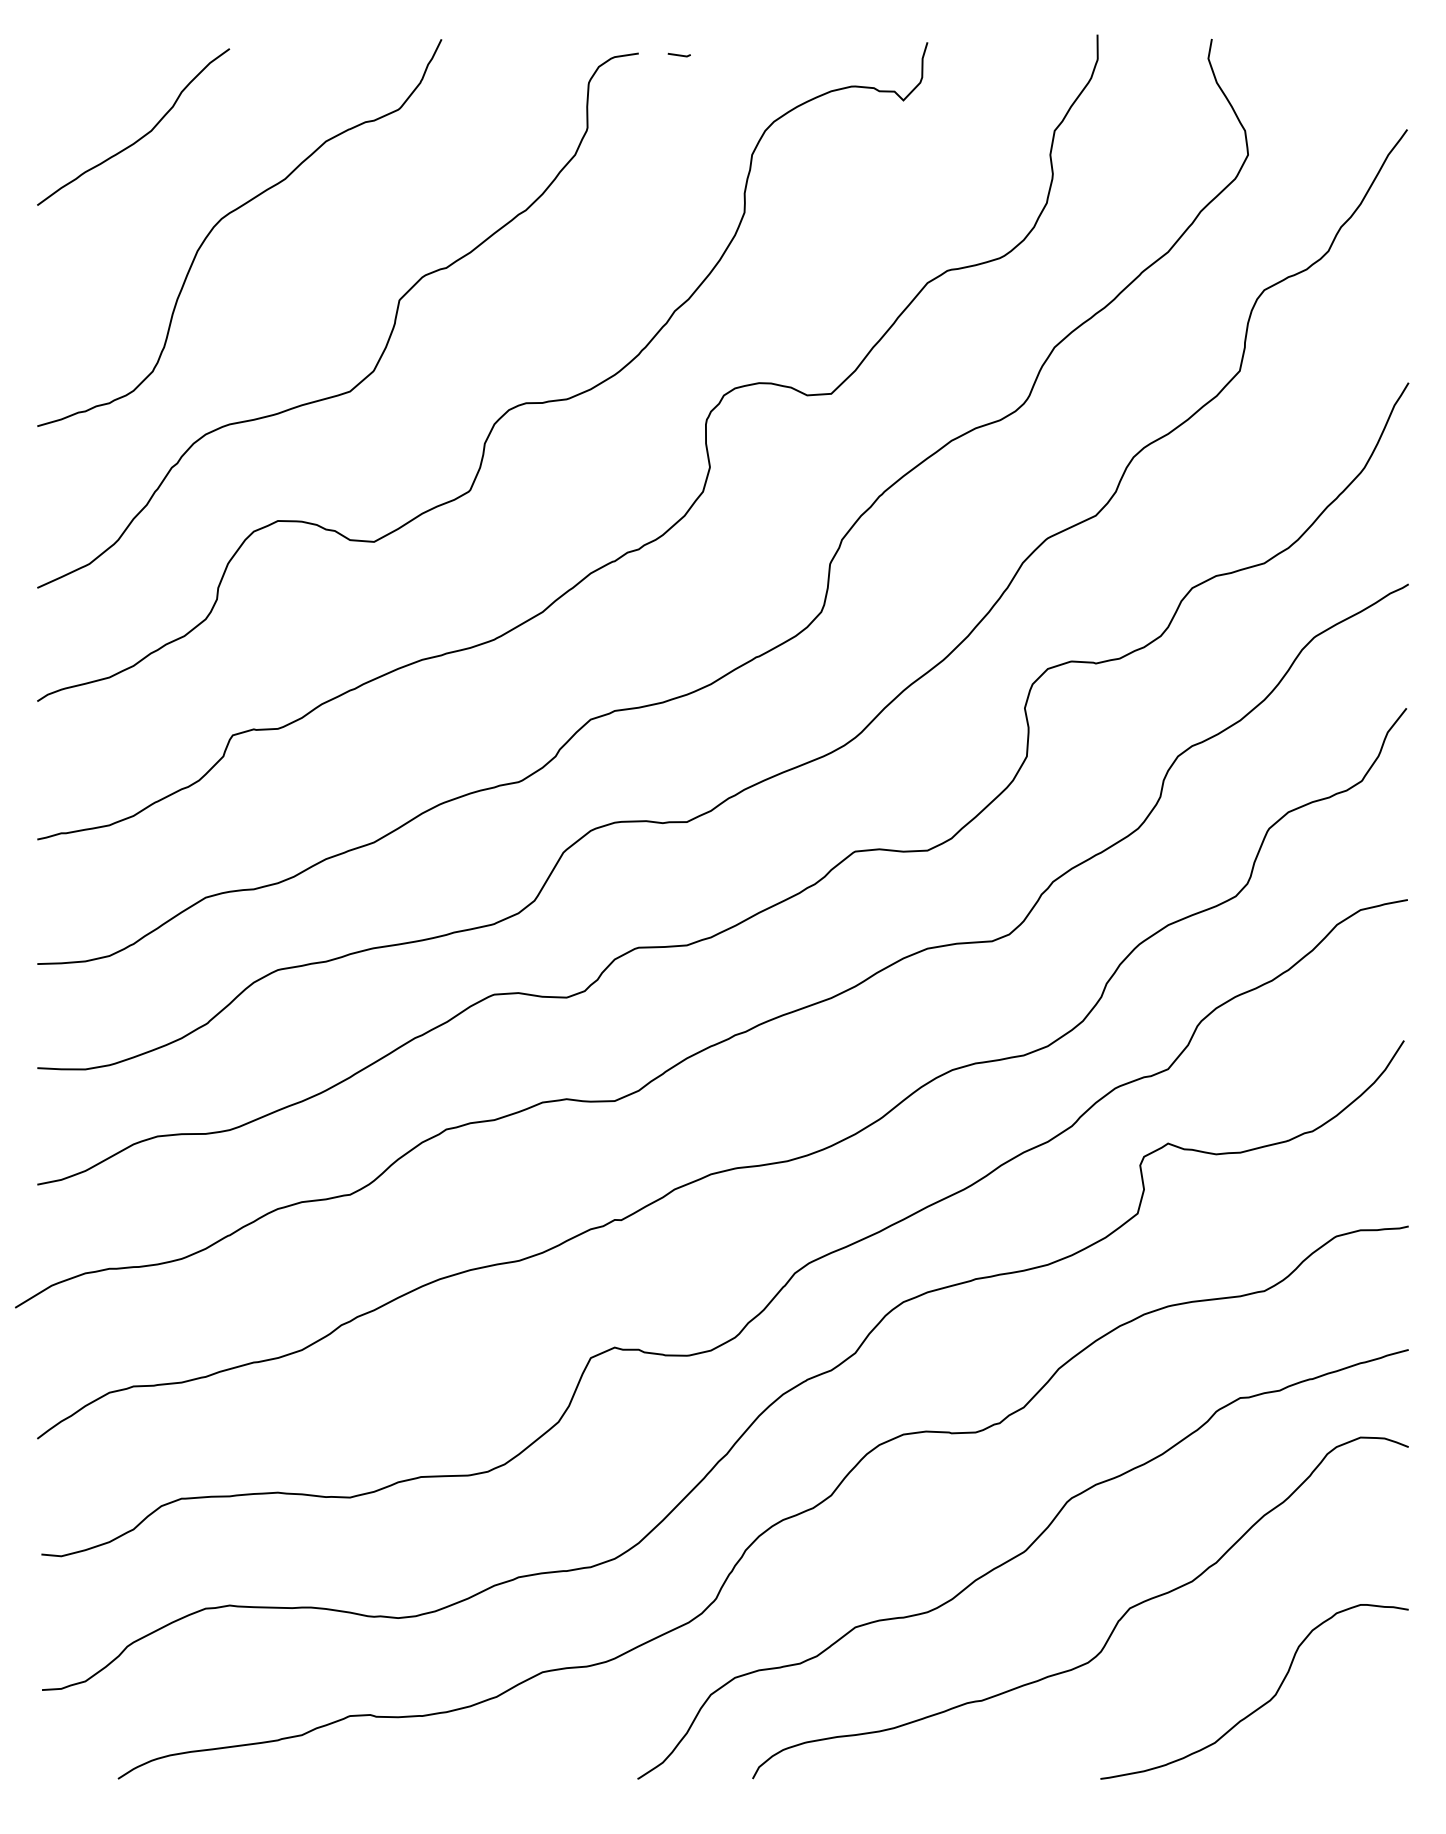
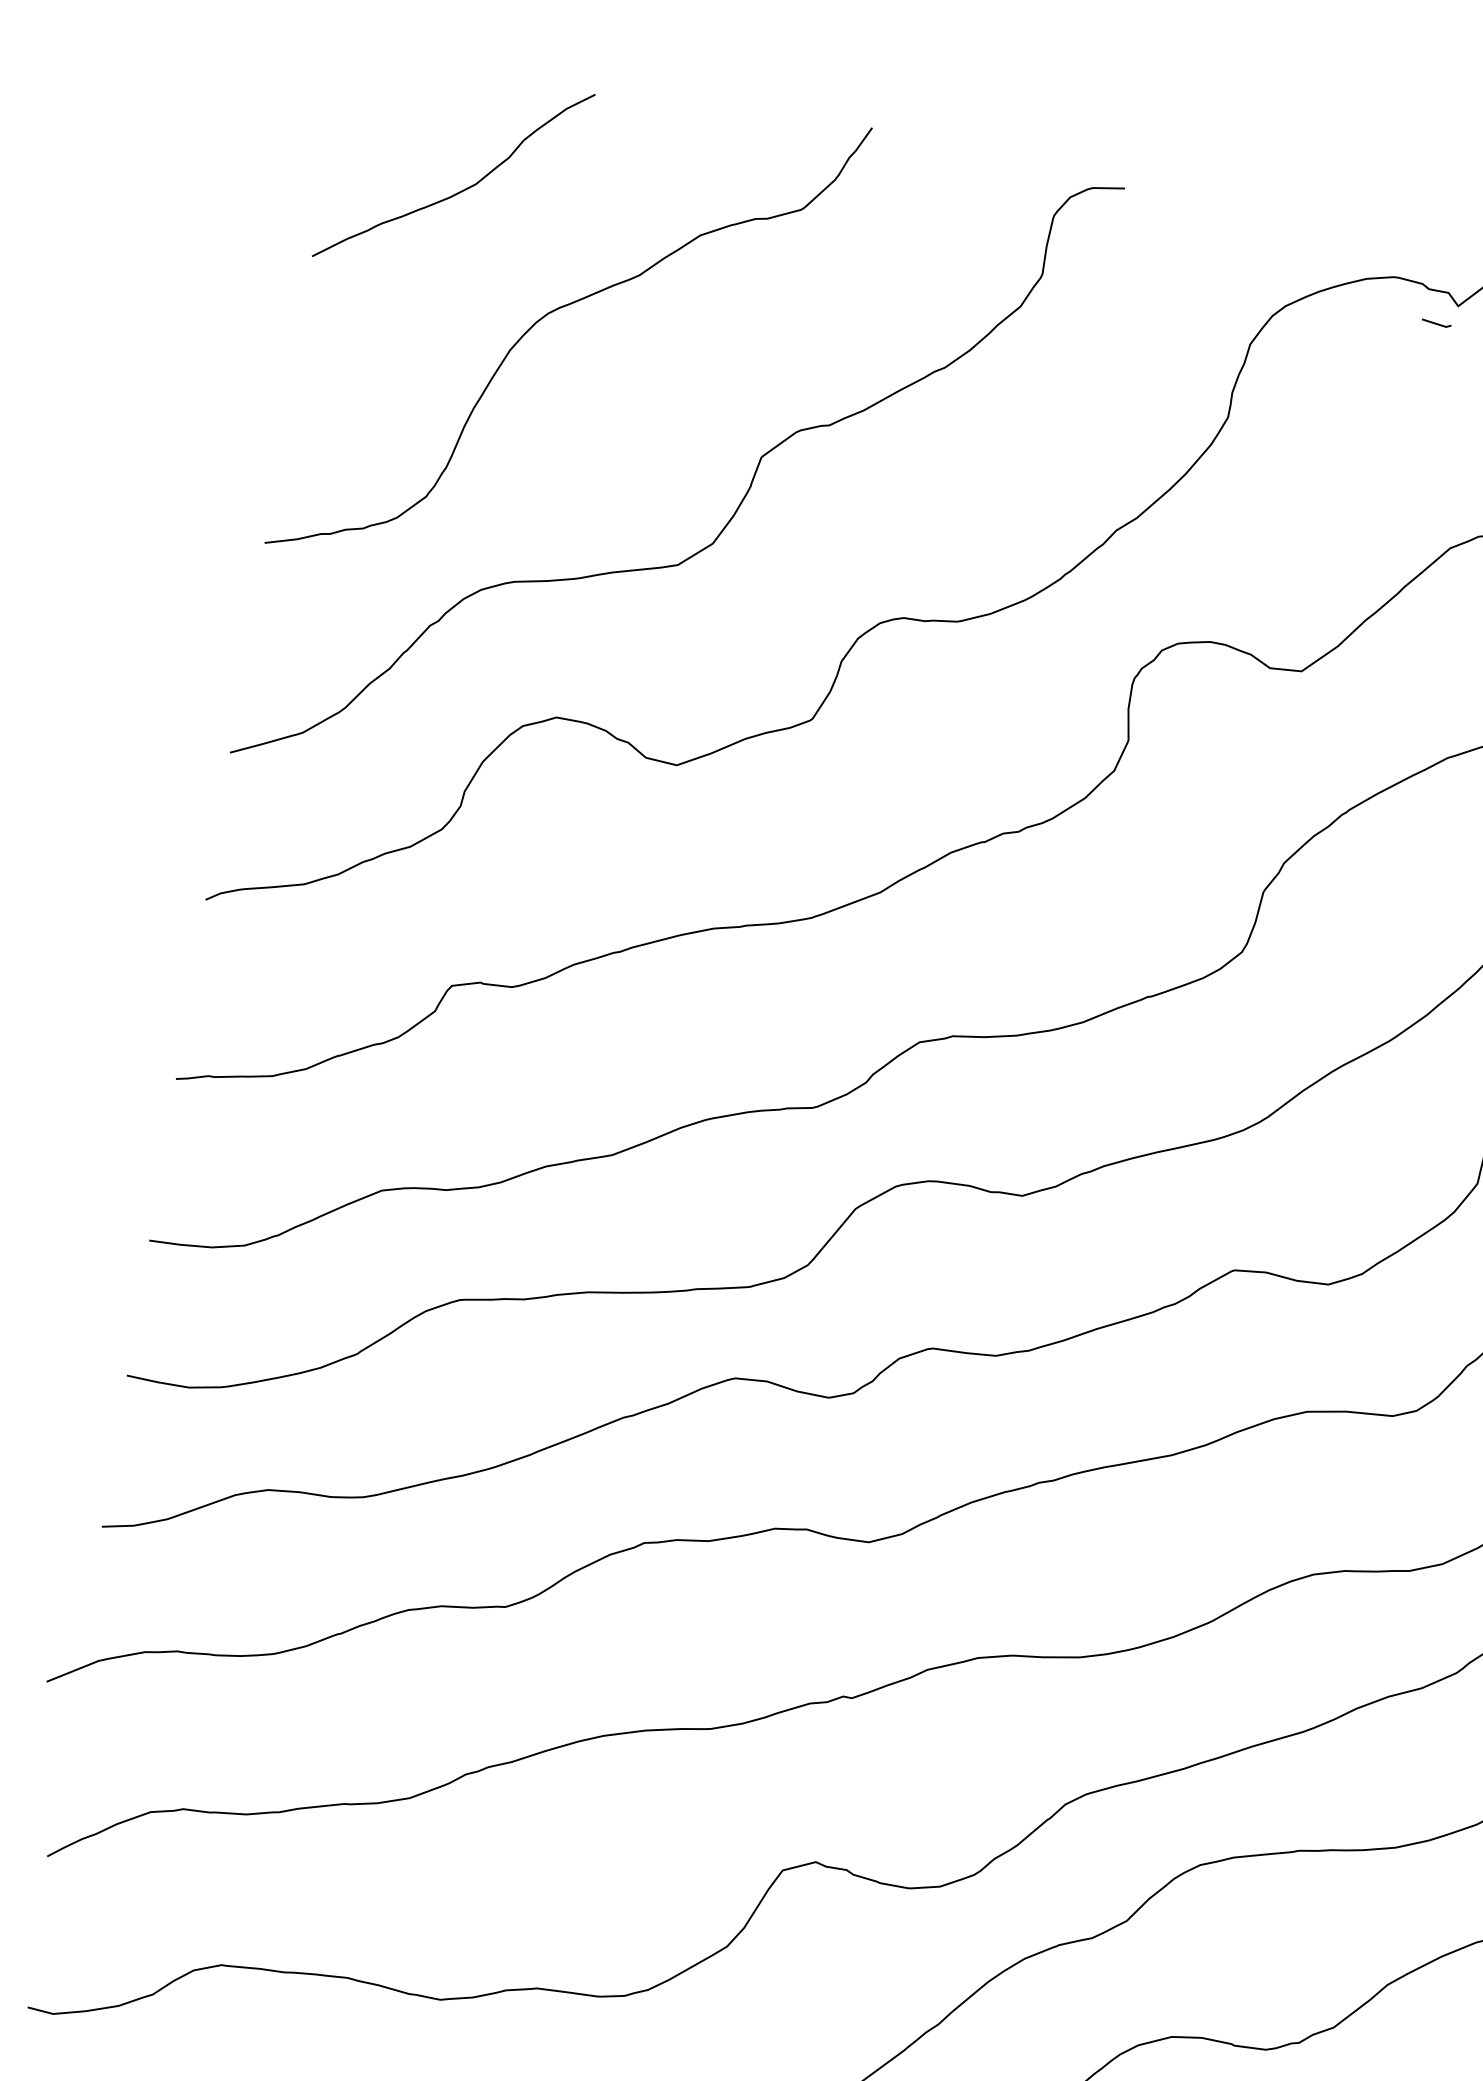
line: (678, 54) -> (1435, 322), moved

